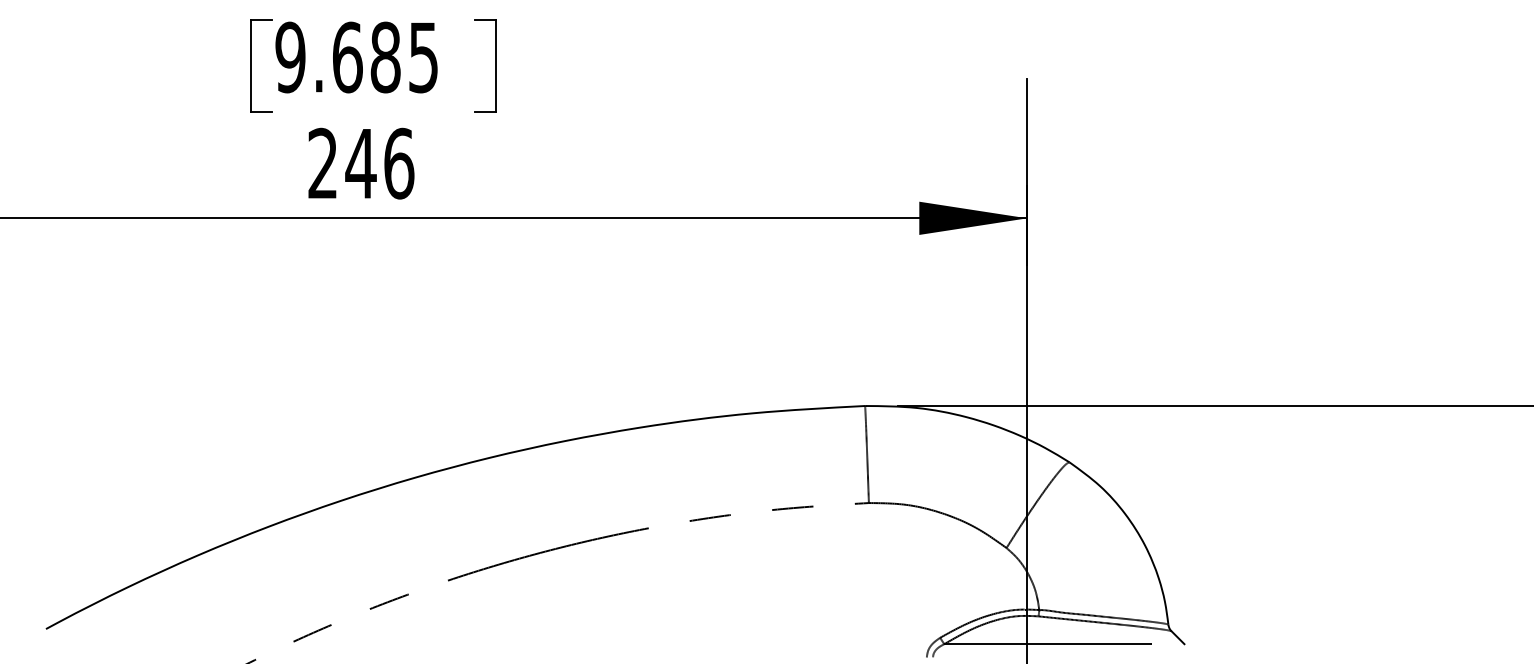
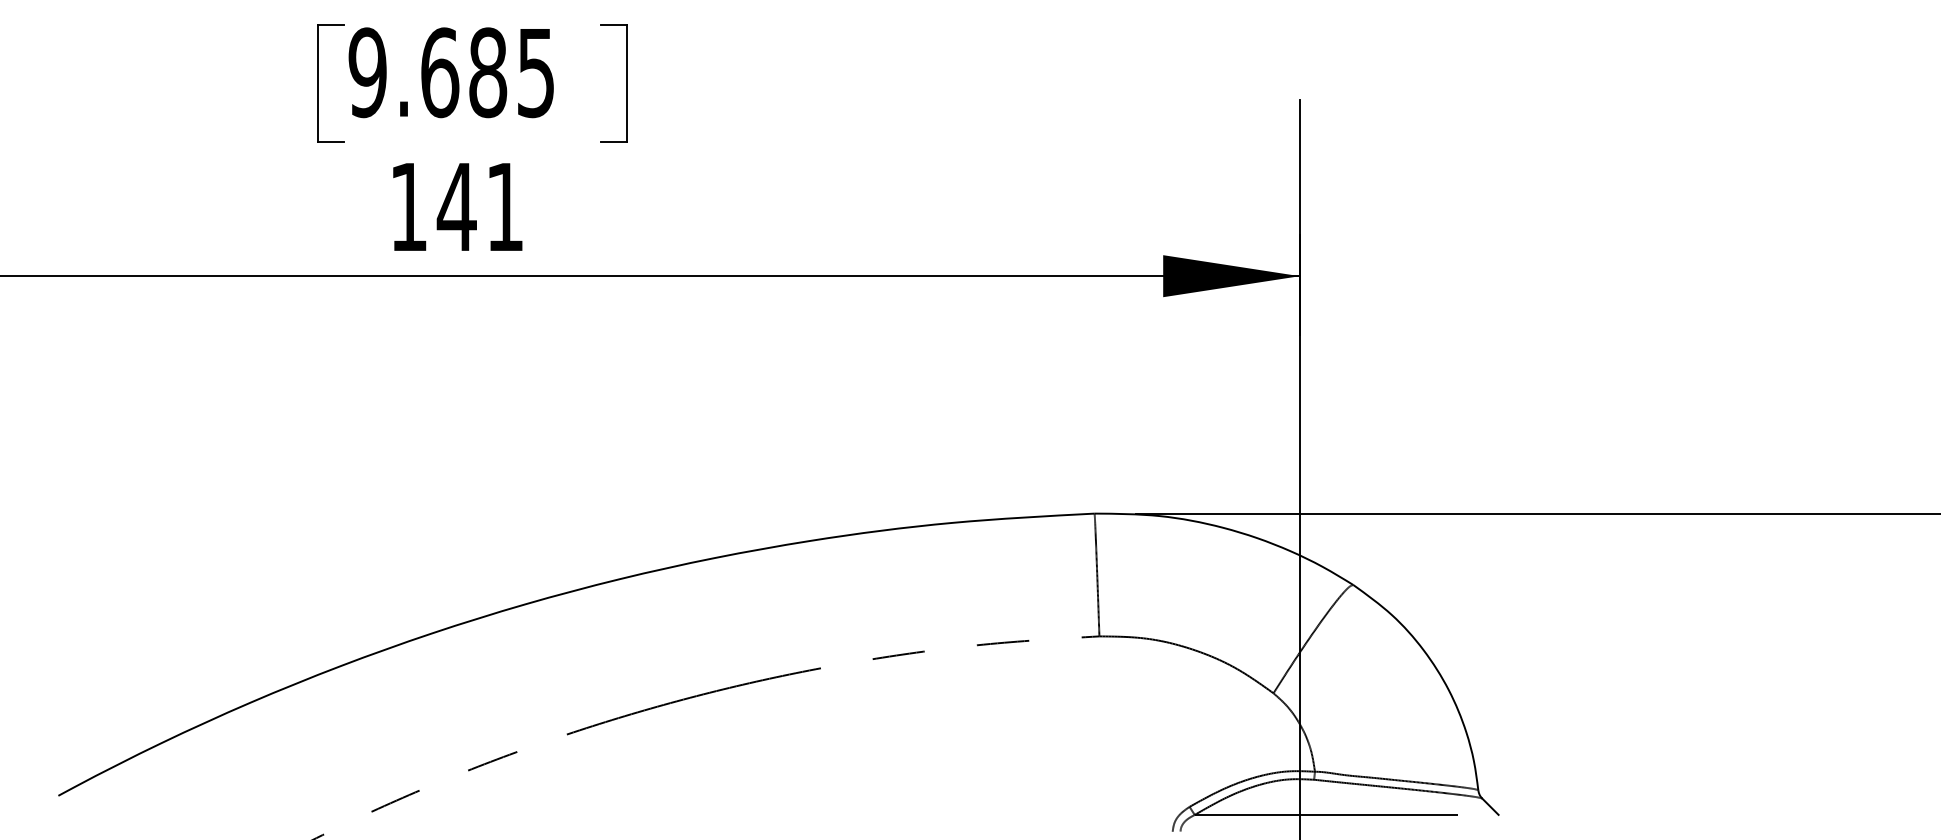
text: (361, 163) -> (457, 206), 246 -> 141

